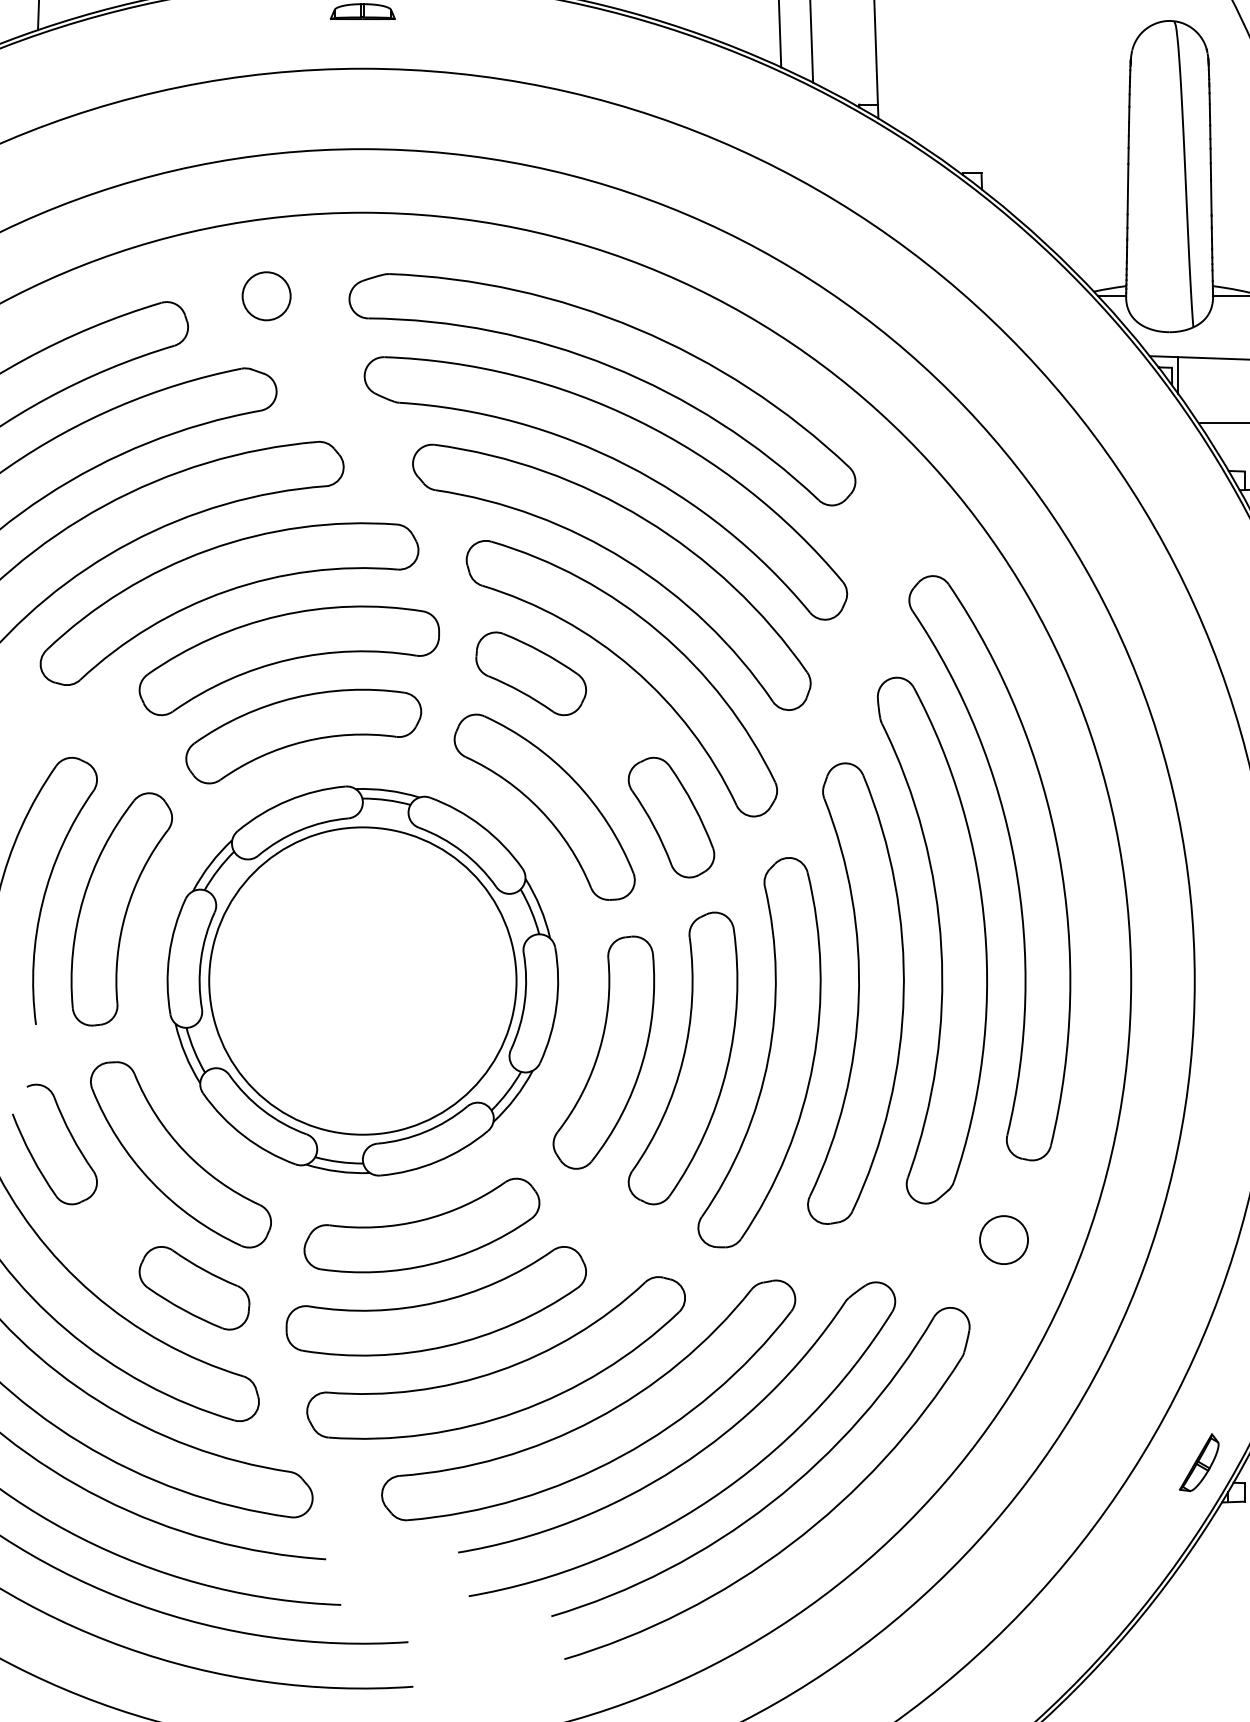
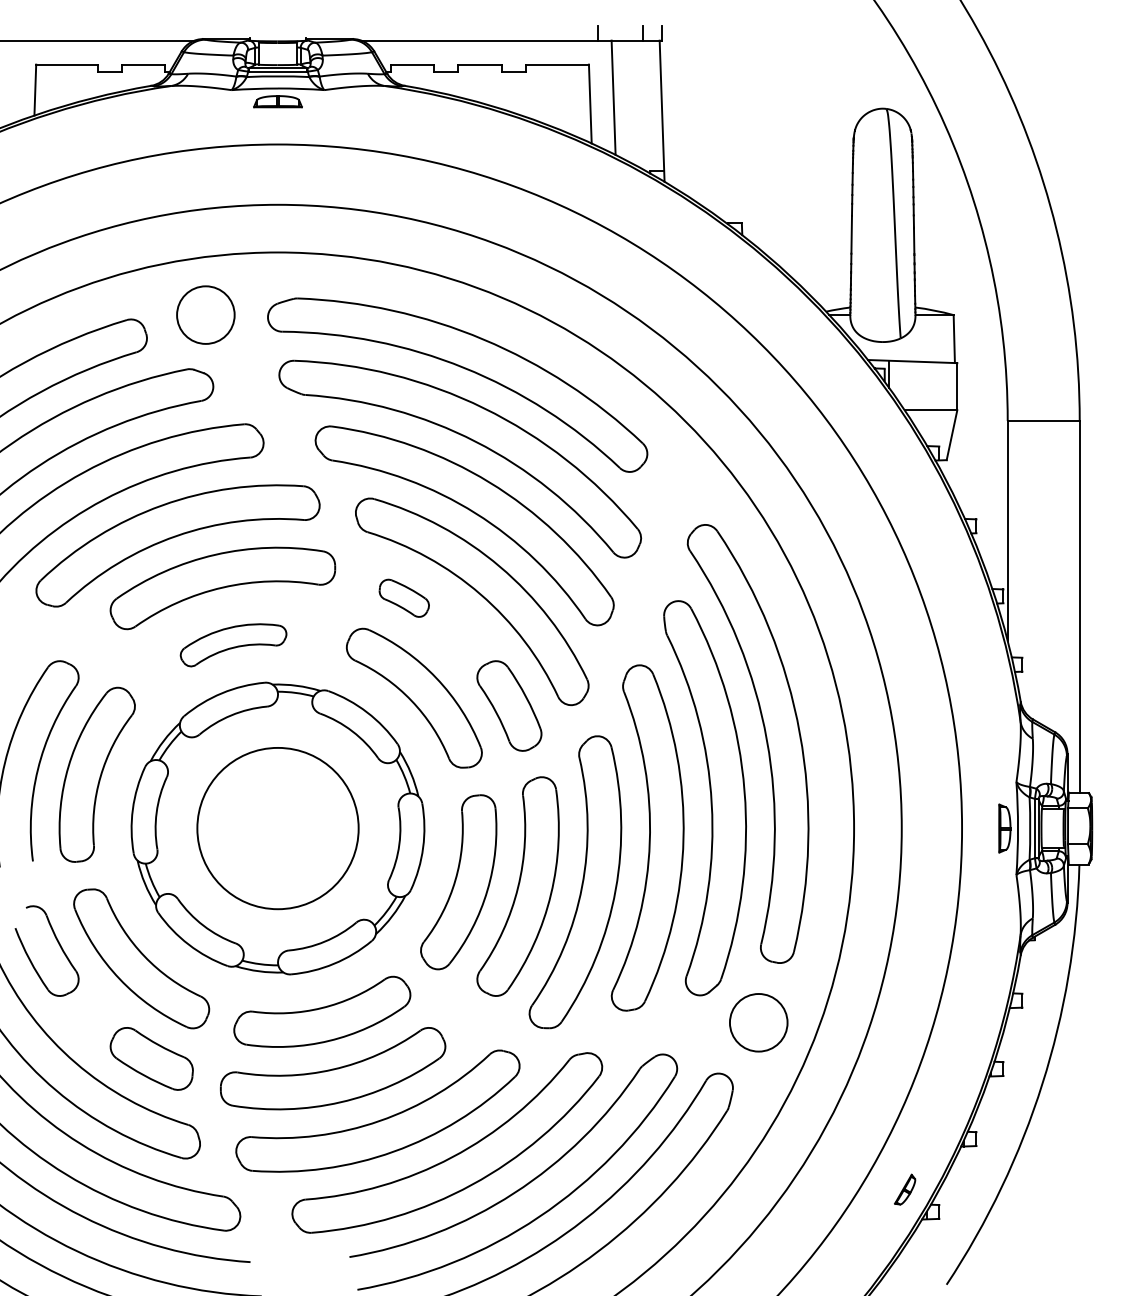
circle: (266, 296) -> (205, 315), size x1.6
part: (531, 674) -> (404, 598), size x0.6
part: (303, 736) -> (233, 645), size x0.6
circle: (362, 980) -> (277, 828), size x0.7
circle: (1003, 1239) -> (758, 1022), size x1.6
part: (1198, 1462) -> (904, 1189), size x0.7

